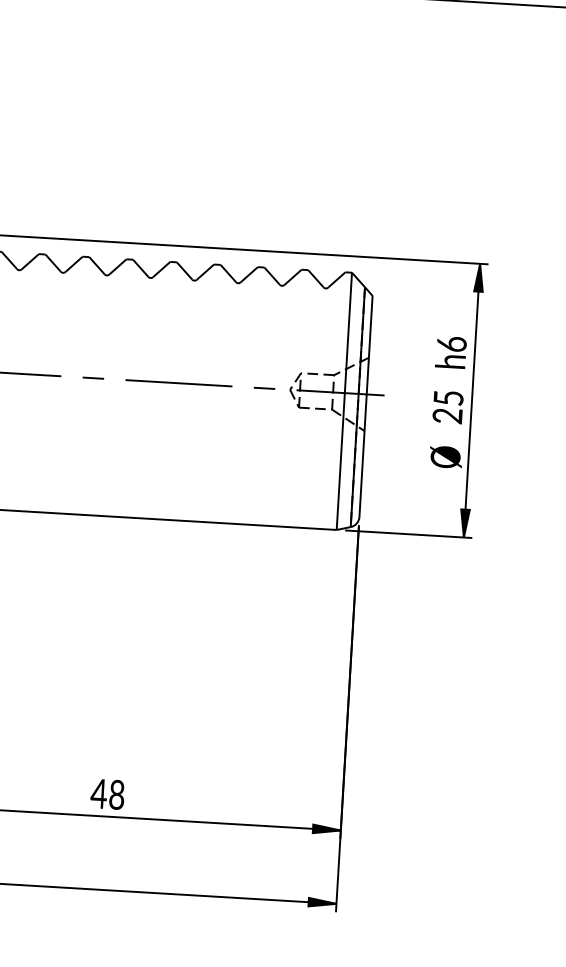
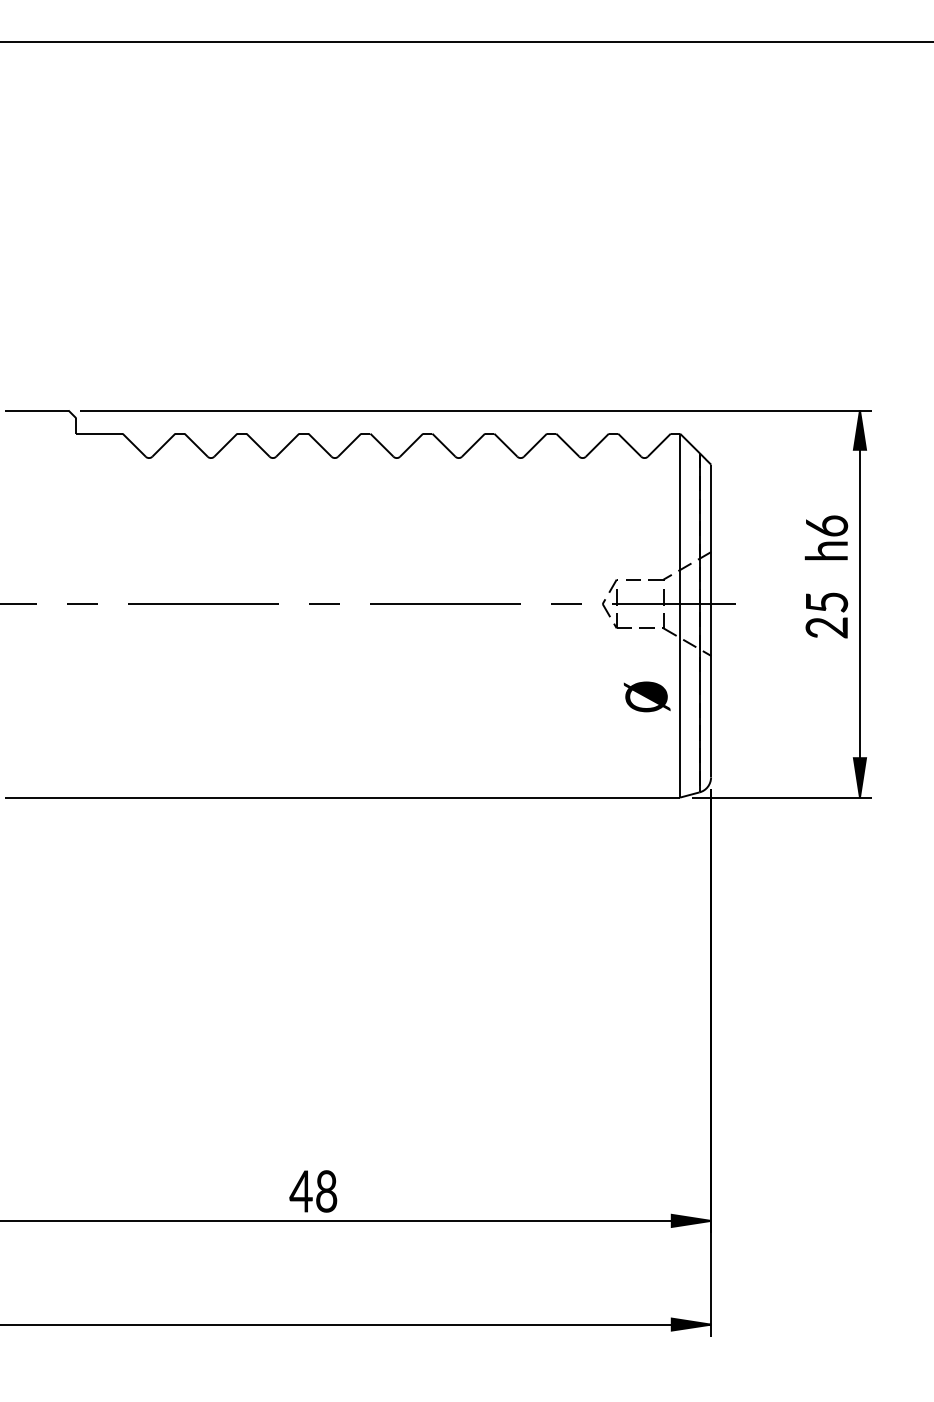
text: (445, 456) -> (646, 696), moved
text: (107, 794) -> (313, 1191), moved

